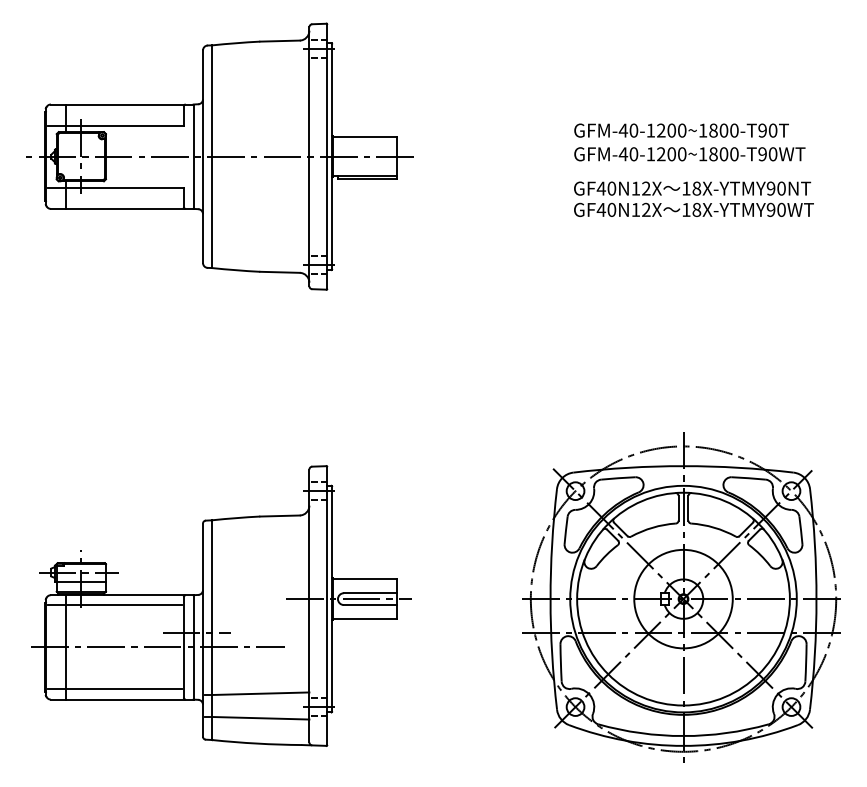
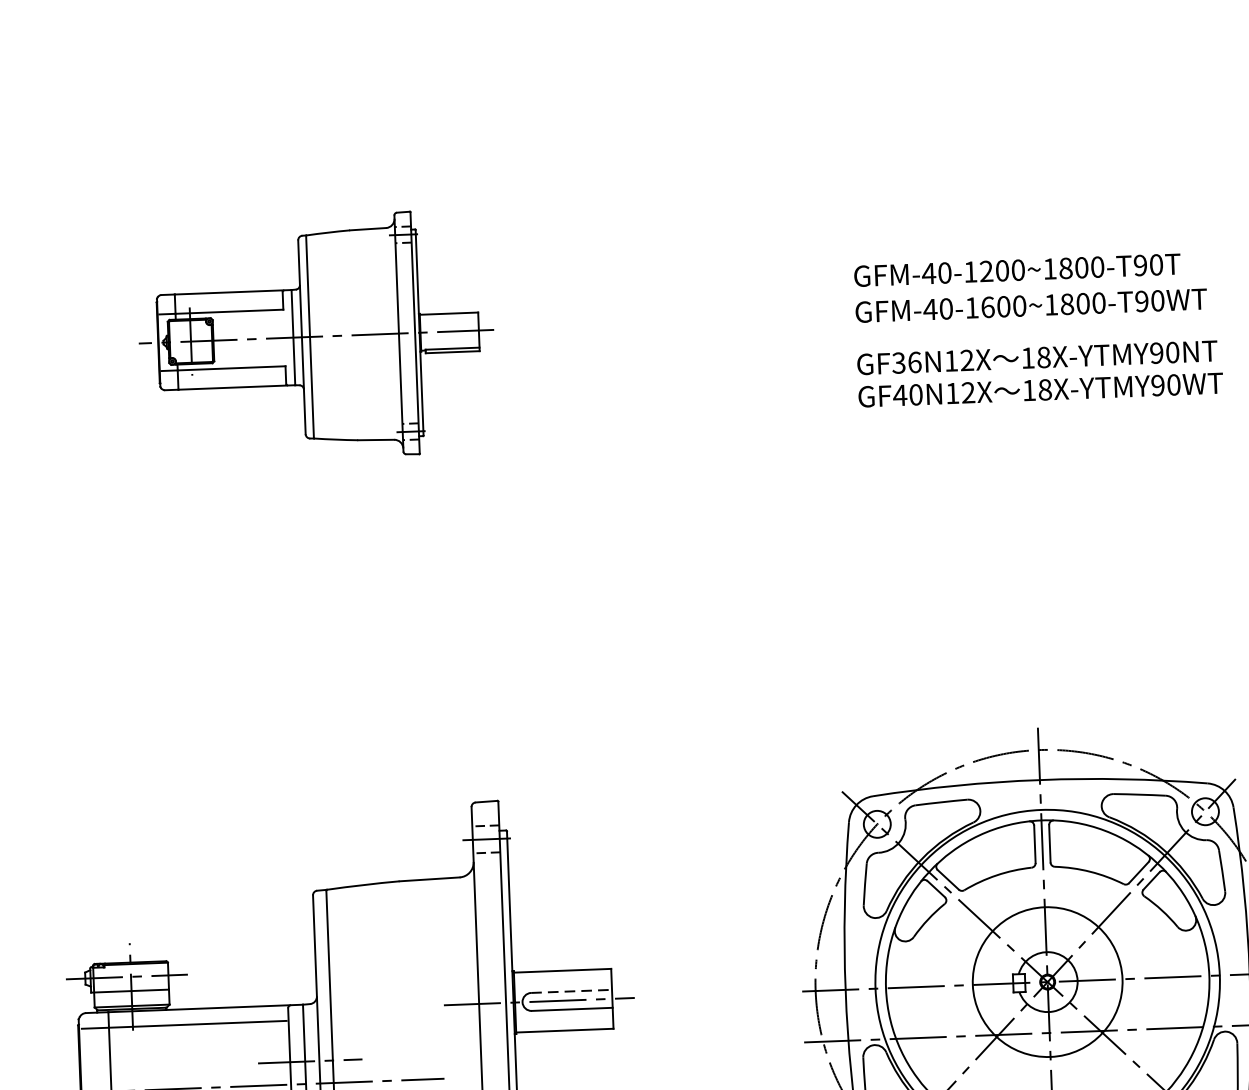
text: (661, 154) -> (988, 307), GFM-40-1200~1800-T90WT -> GFM-40-1600~1800-T90WT
part: (219, 156) -> (316, 336), size x0.6
text: (606, 188) -> (906, 362), GF40N12X -> GF36N12X
line: (370, 593) -> (571, 991), solid -> dashed

